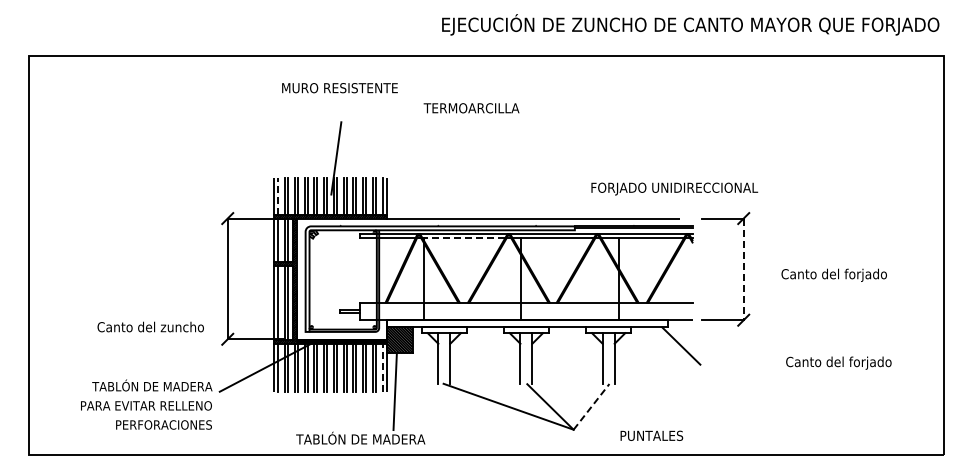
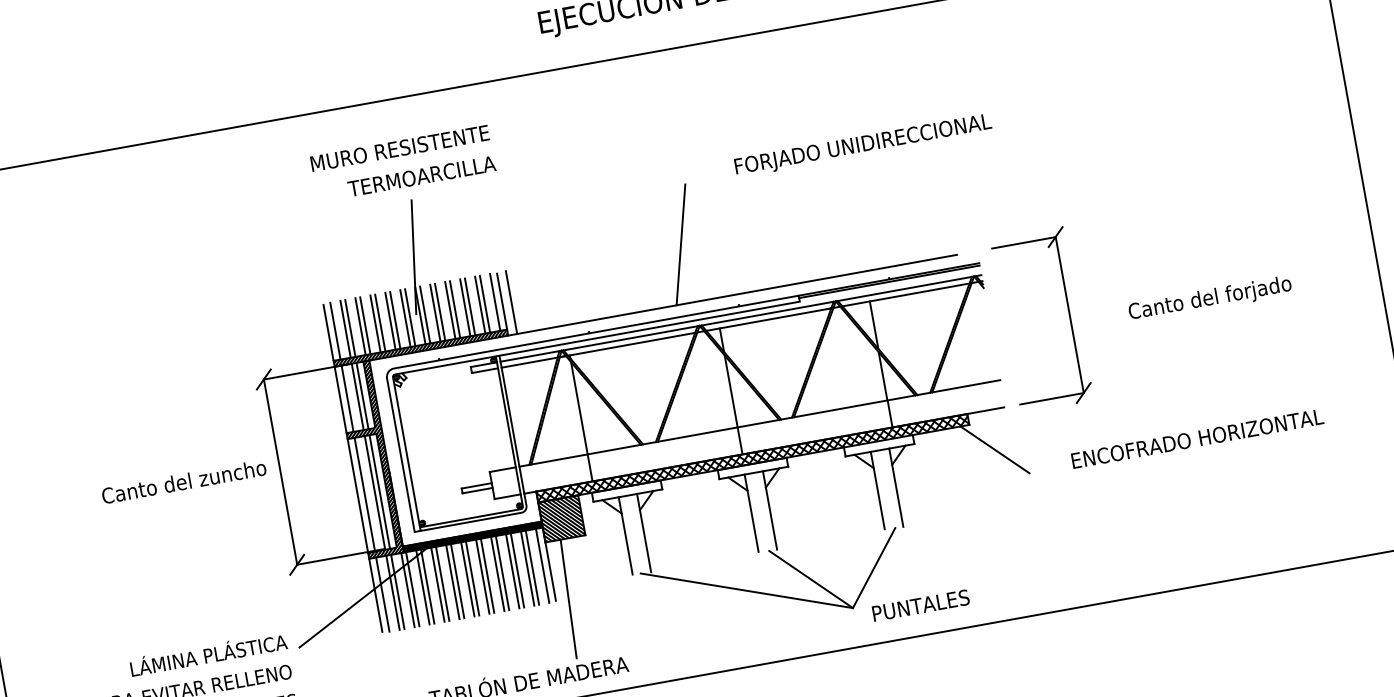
text: (471, 108) -> (421, 176), moved
line: (505, 180) -> (679, 244), added
text: (674, 188) -> (862, 144), moved
line: (278, 196) -> (335, 331), dashed -> solid
line: (392, 197) -> (510, 301), added
line: (463, 238) -> (631, 345), dashed -> solid
line: (743, 269) -> (1069, 315), dashed -> solid
hatch: (526, 323) -> (751, 458), added
text: (150, 326) -> (183, 481), moved
text: (810, 362) -> (1197, 439), Canto del forjado -> ENCOFRADO HORIZONTAL
line: (382, 367) -> (542, 565), dashed -> solid
text: (148, 385) -> (188, 657), TABLÓN DE MADERA -> LÁMINA PLÁSTICA
line: (591, 406) -> (873, 567), dashed -> solid
text: (651, 435) -> (920, 605), moved

